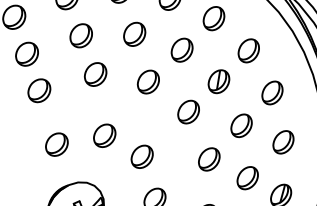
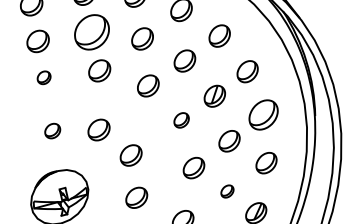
part: (80, 35) -> (91, 31), size x1.6
part: (38, 90) -> (43, 77), size x0.6
part: (272, 92) -> (263, 114), size x1.4
part: (188, 112) -> (181, 120), size x0.7
part: (56, 144) -> (52, 130), size x0.7
part: (247, 178) -> (227, 191), size x0.6

